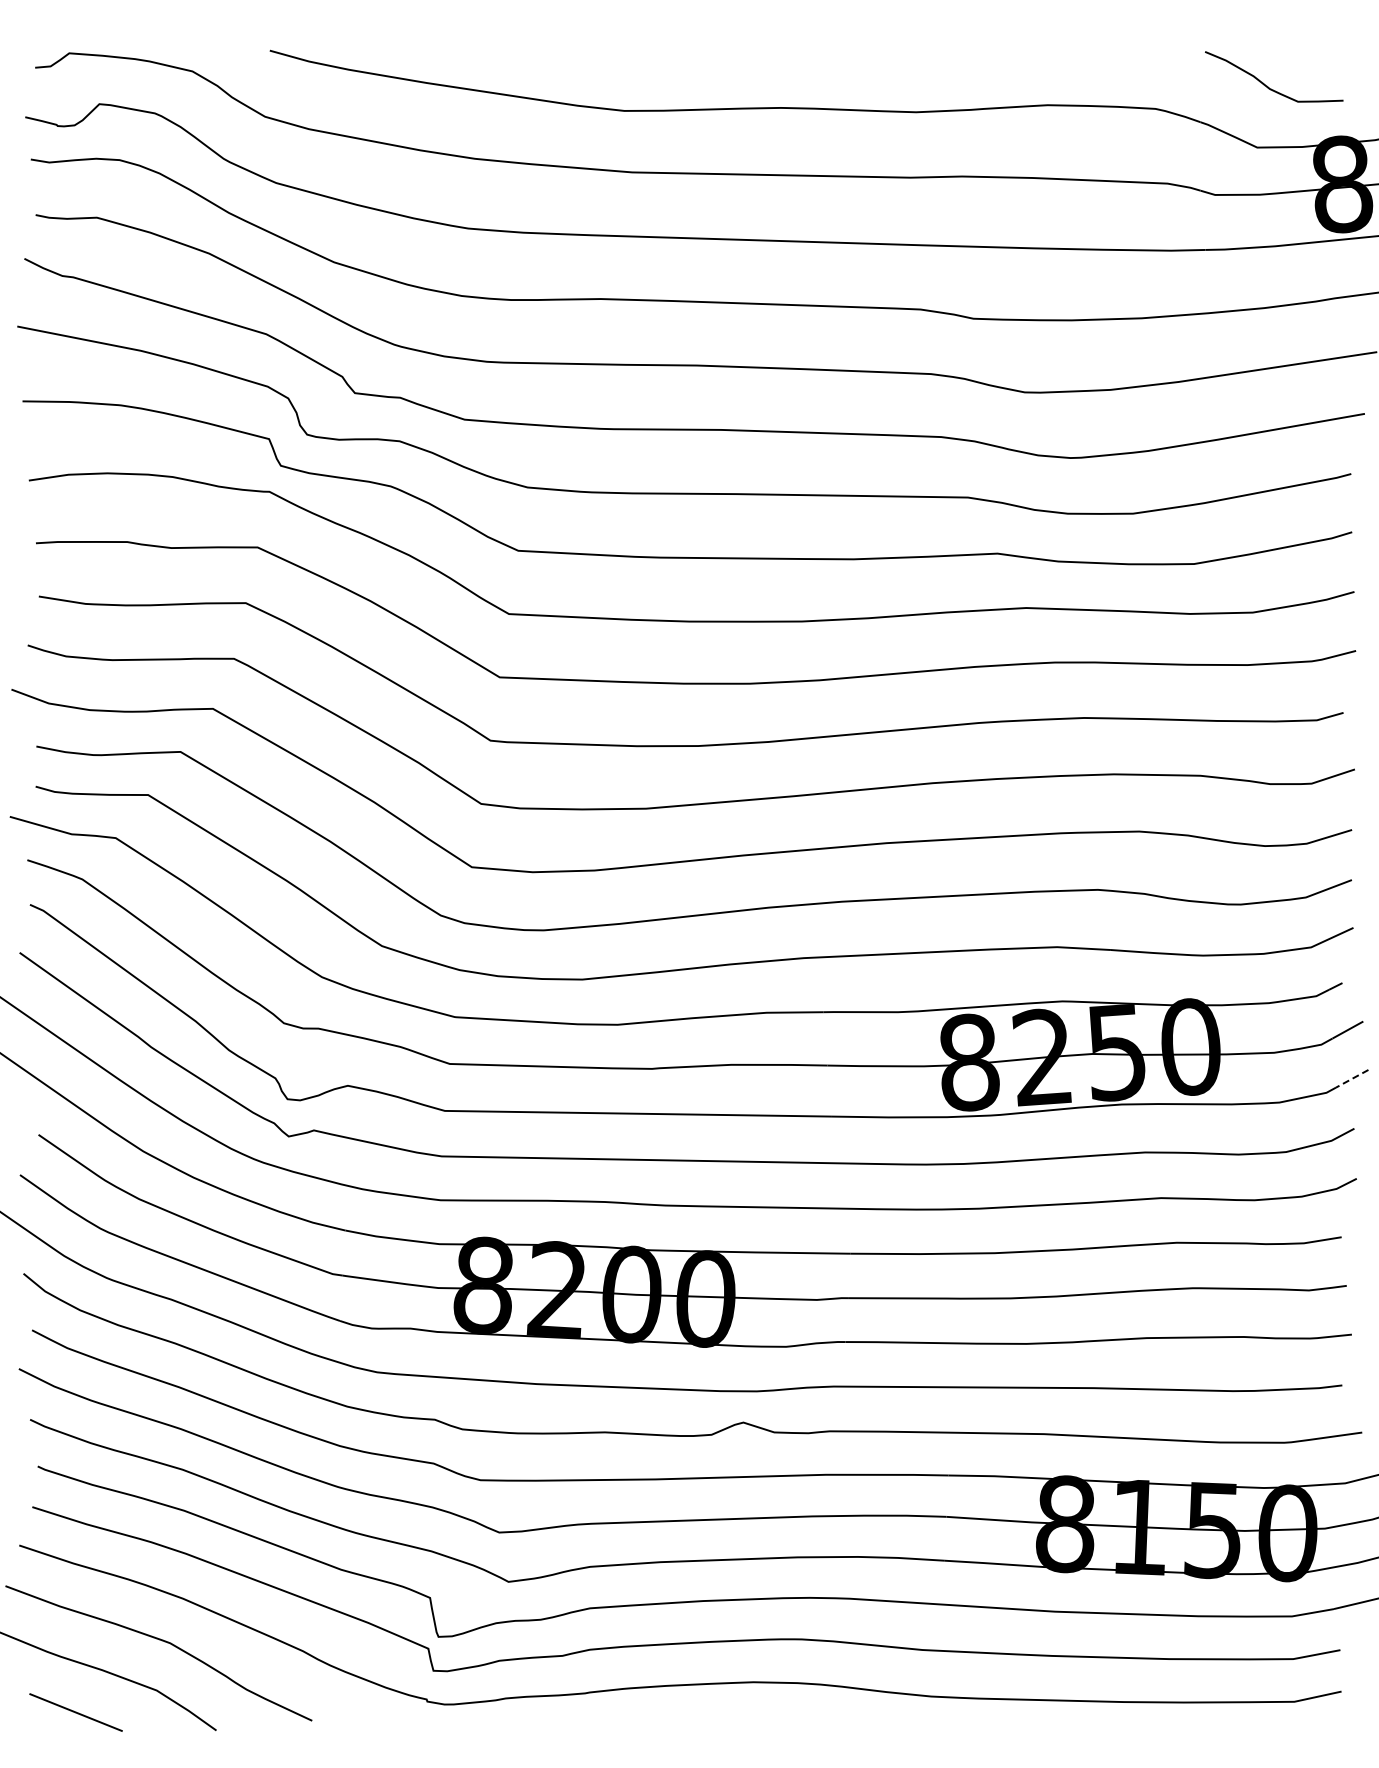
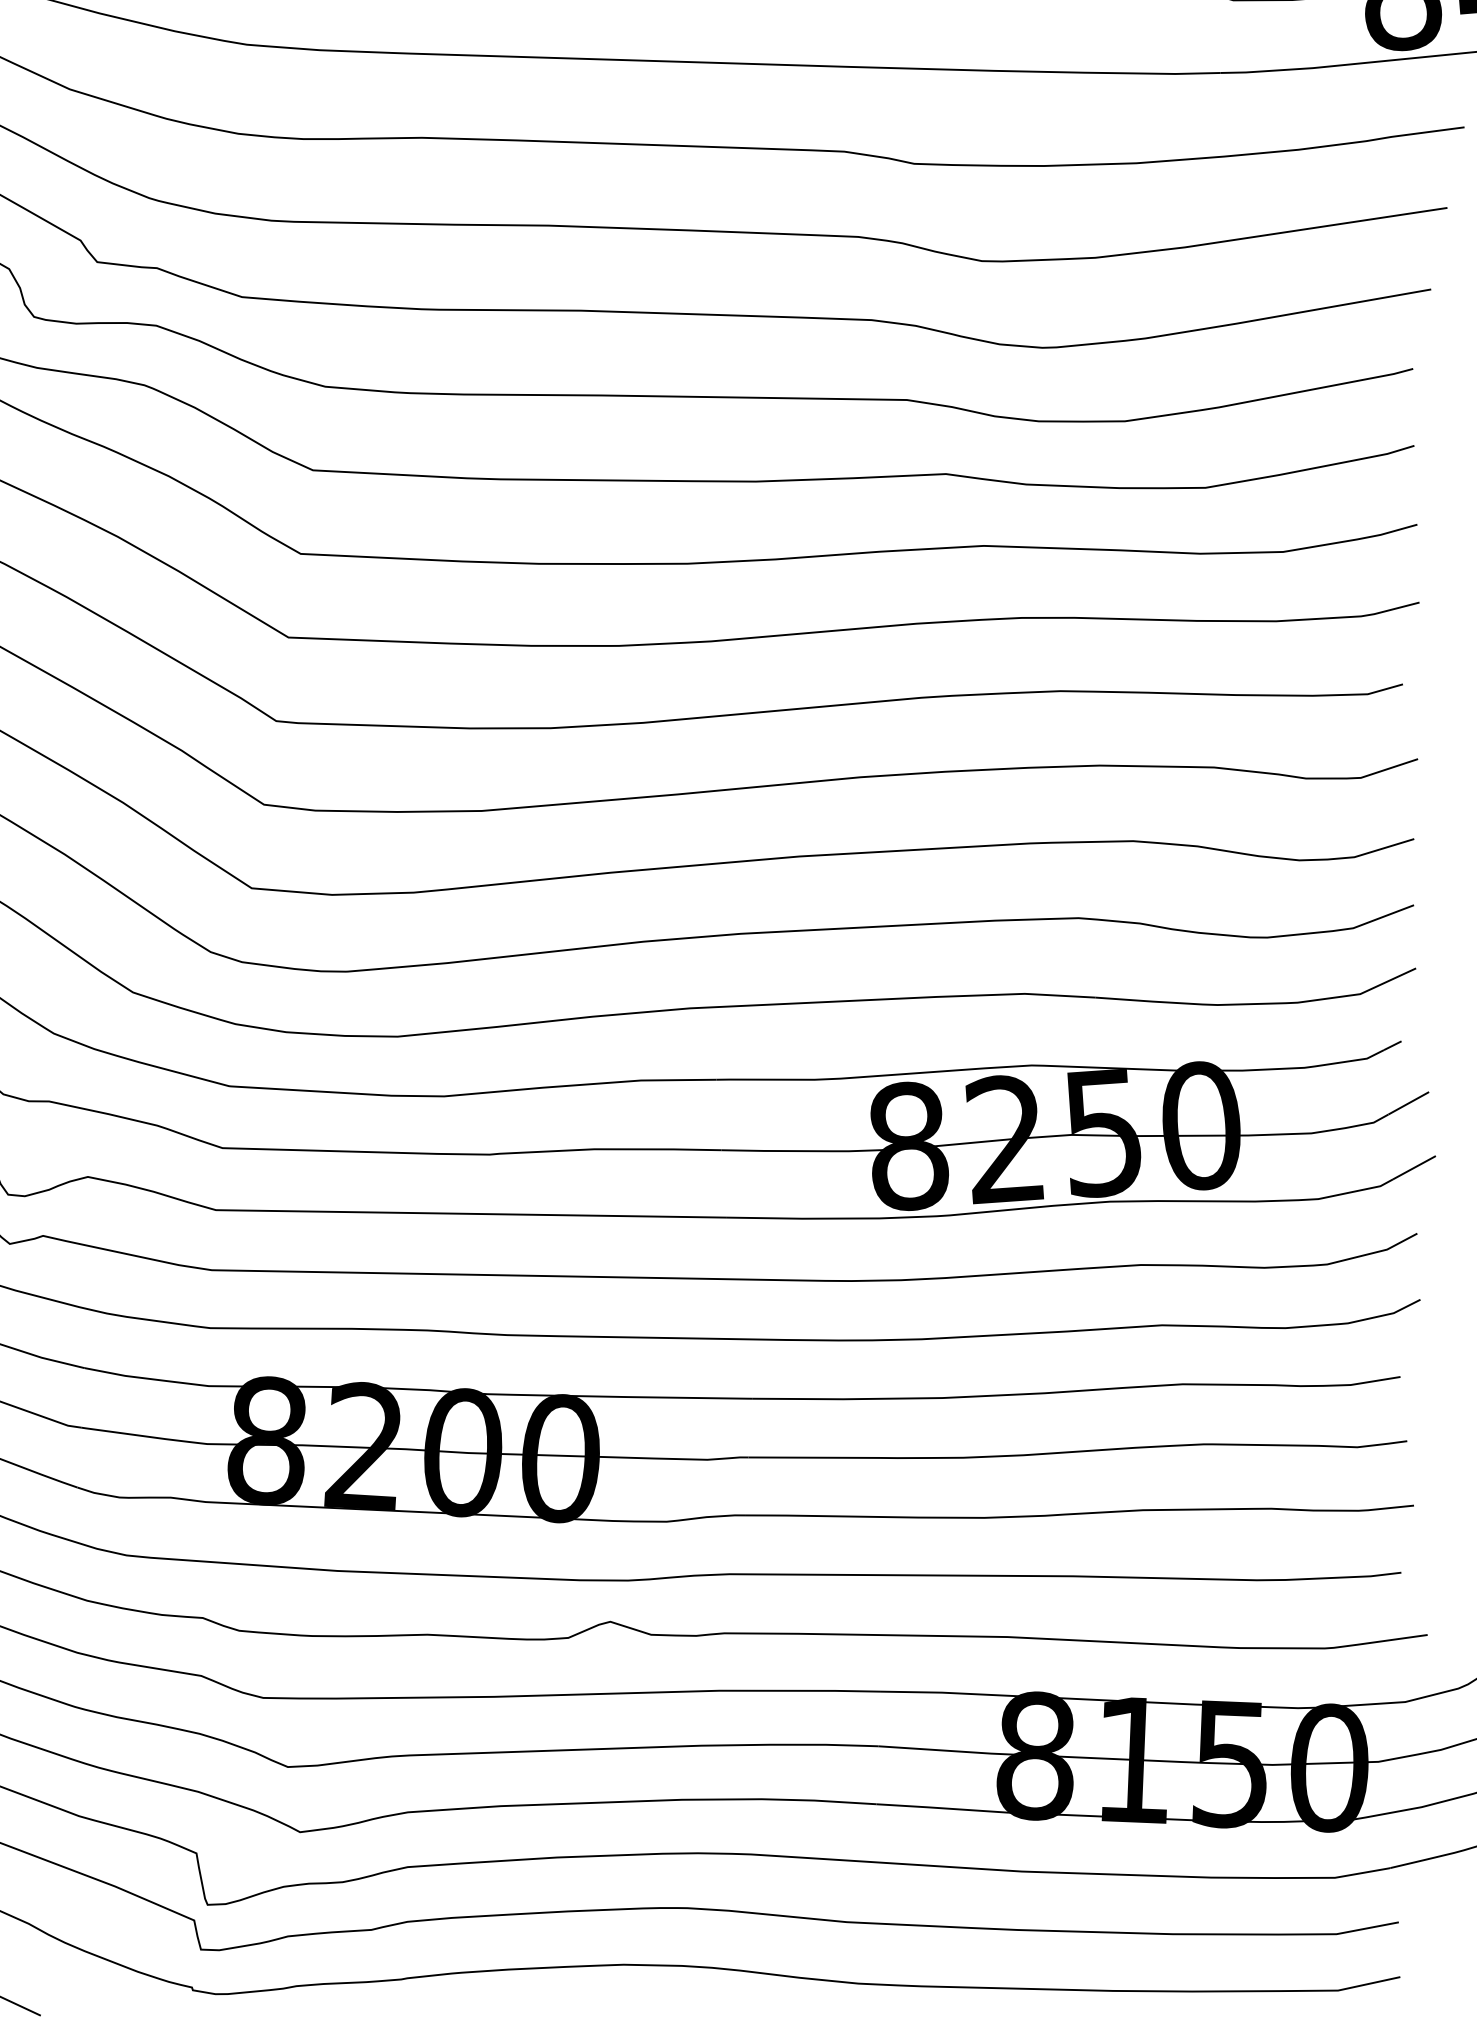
line: (1351, 1079) -> (1413, 1168), dashed -> solid

